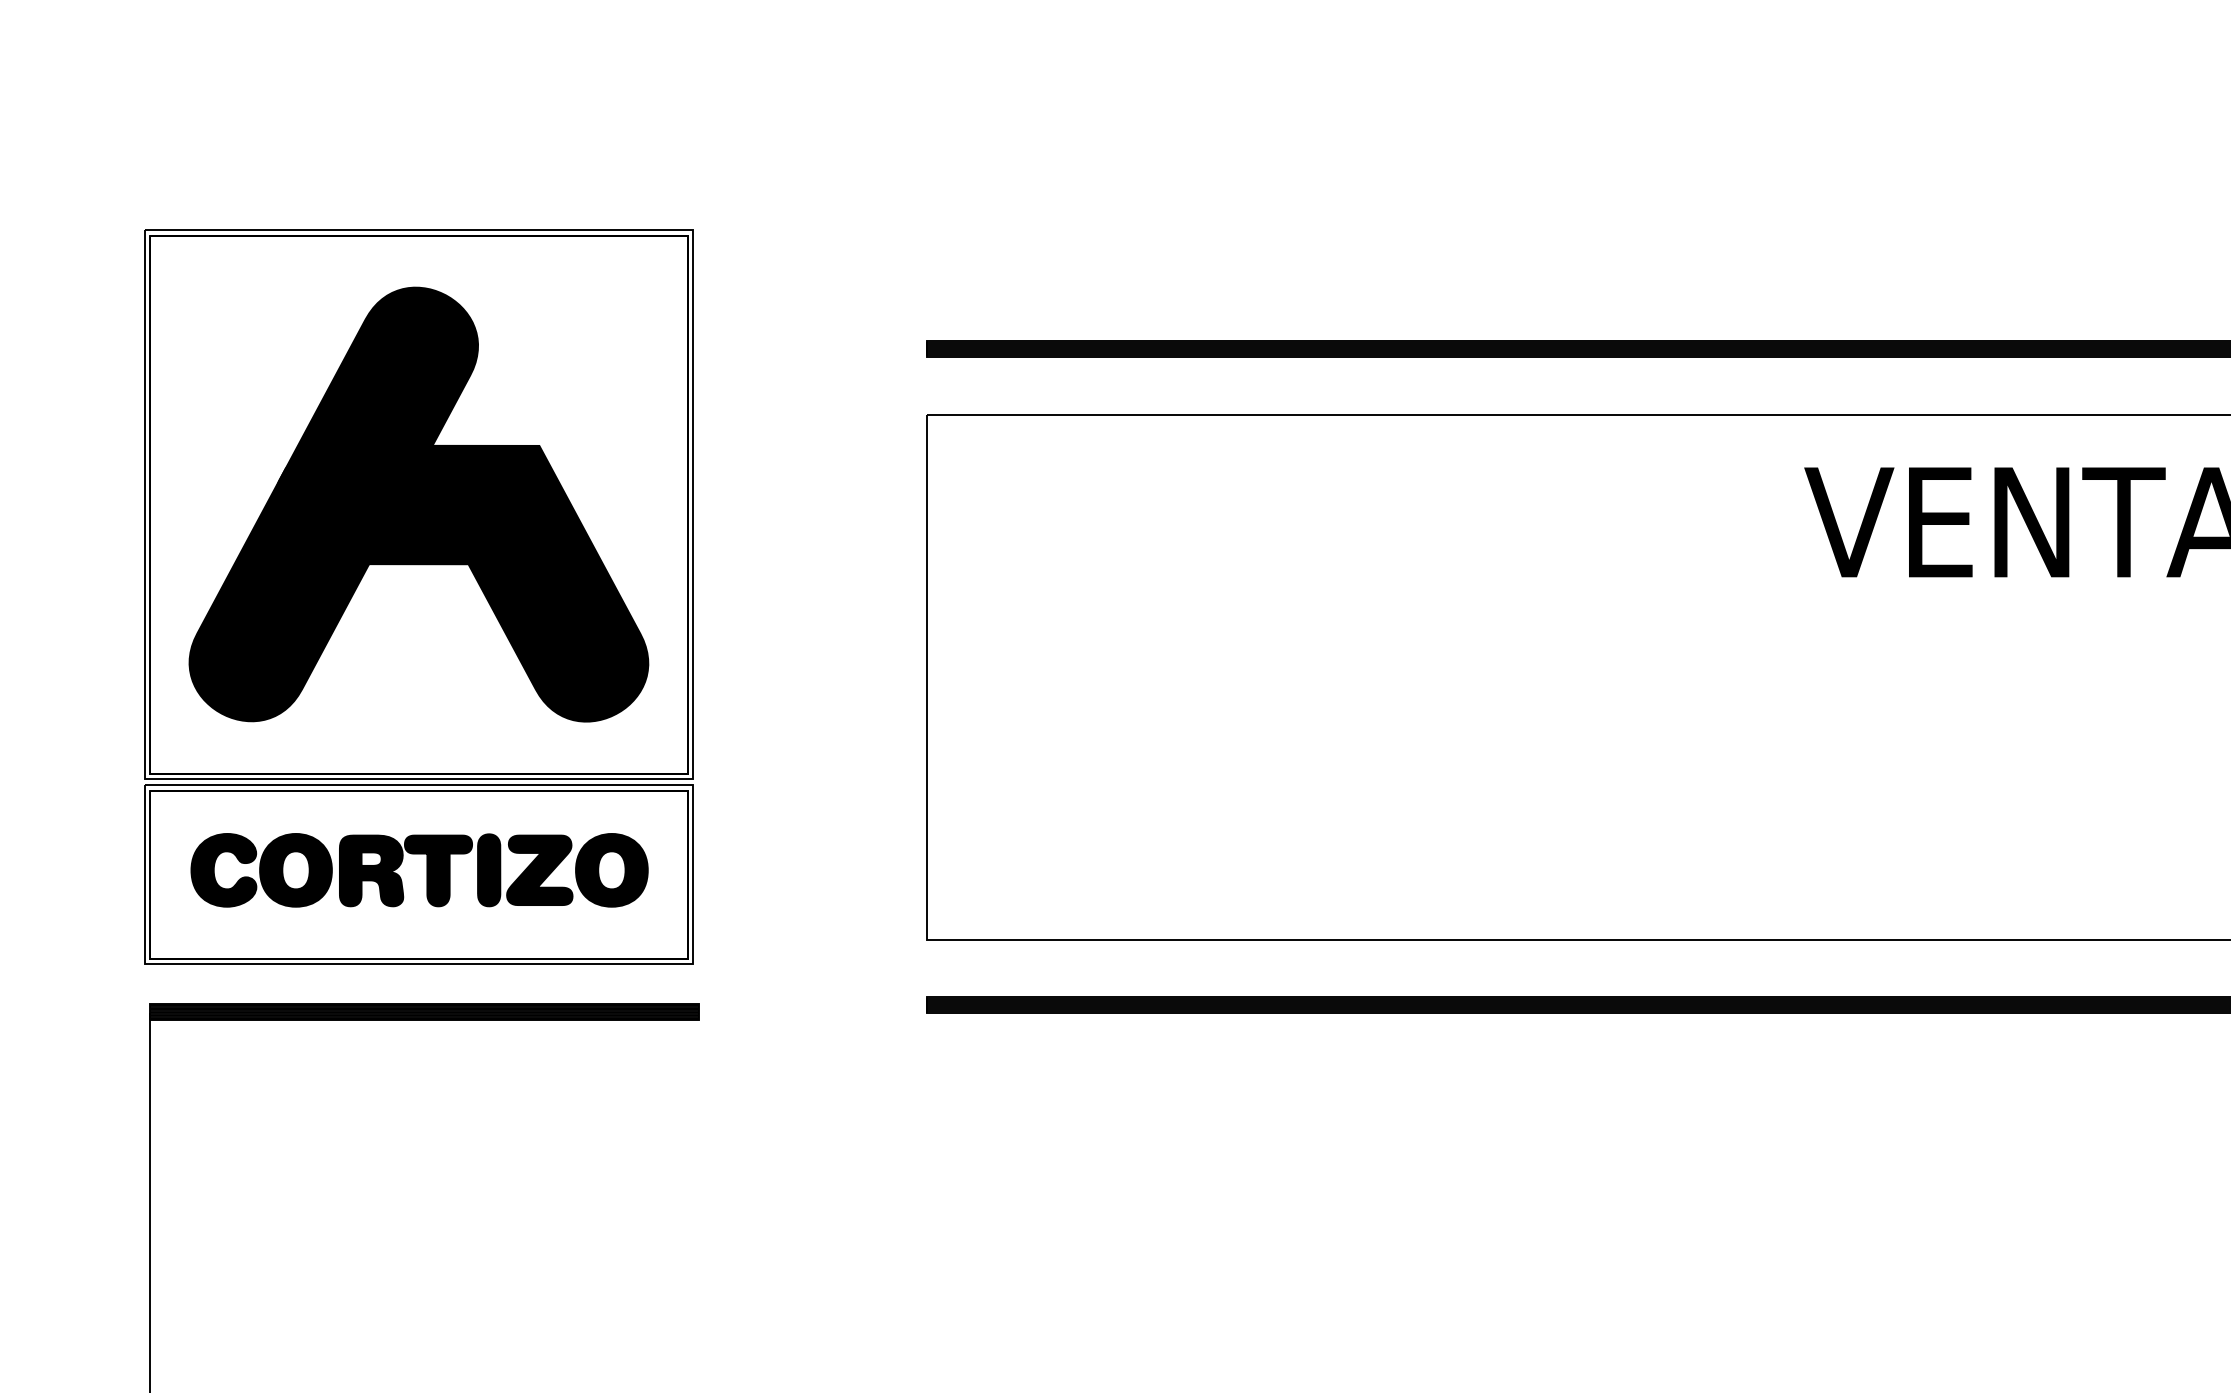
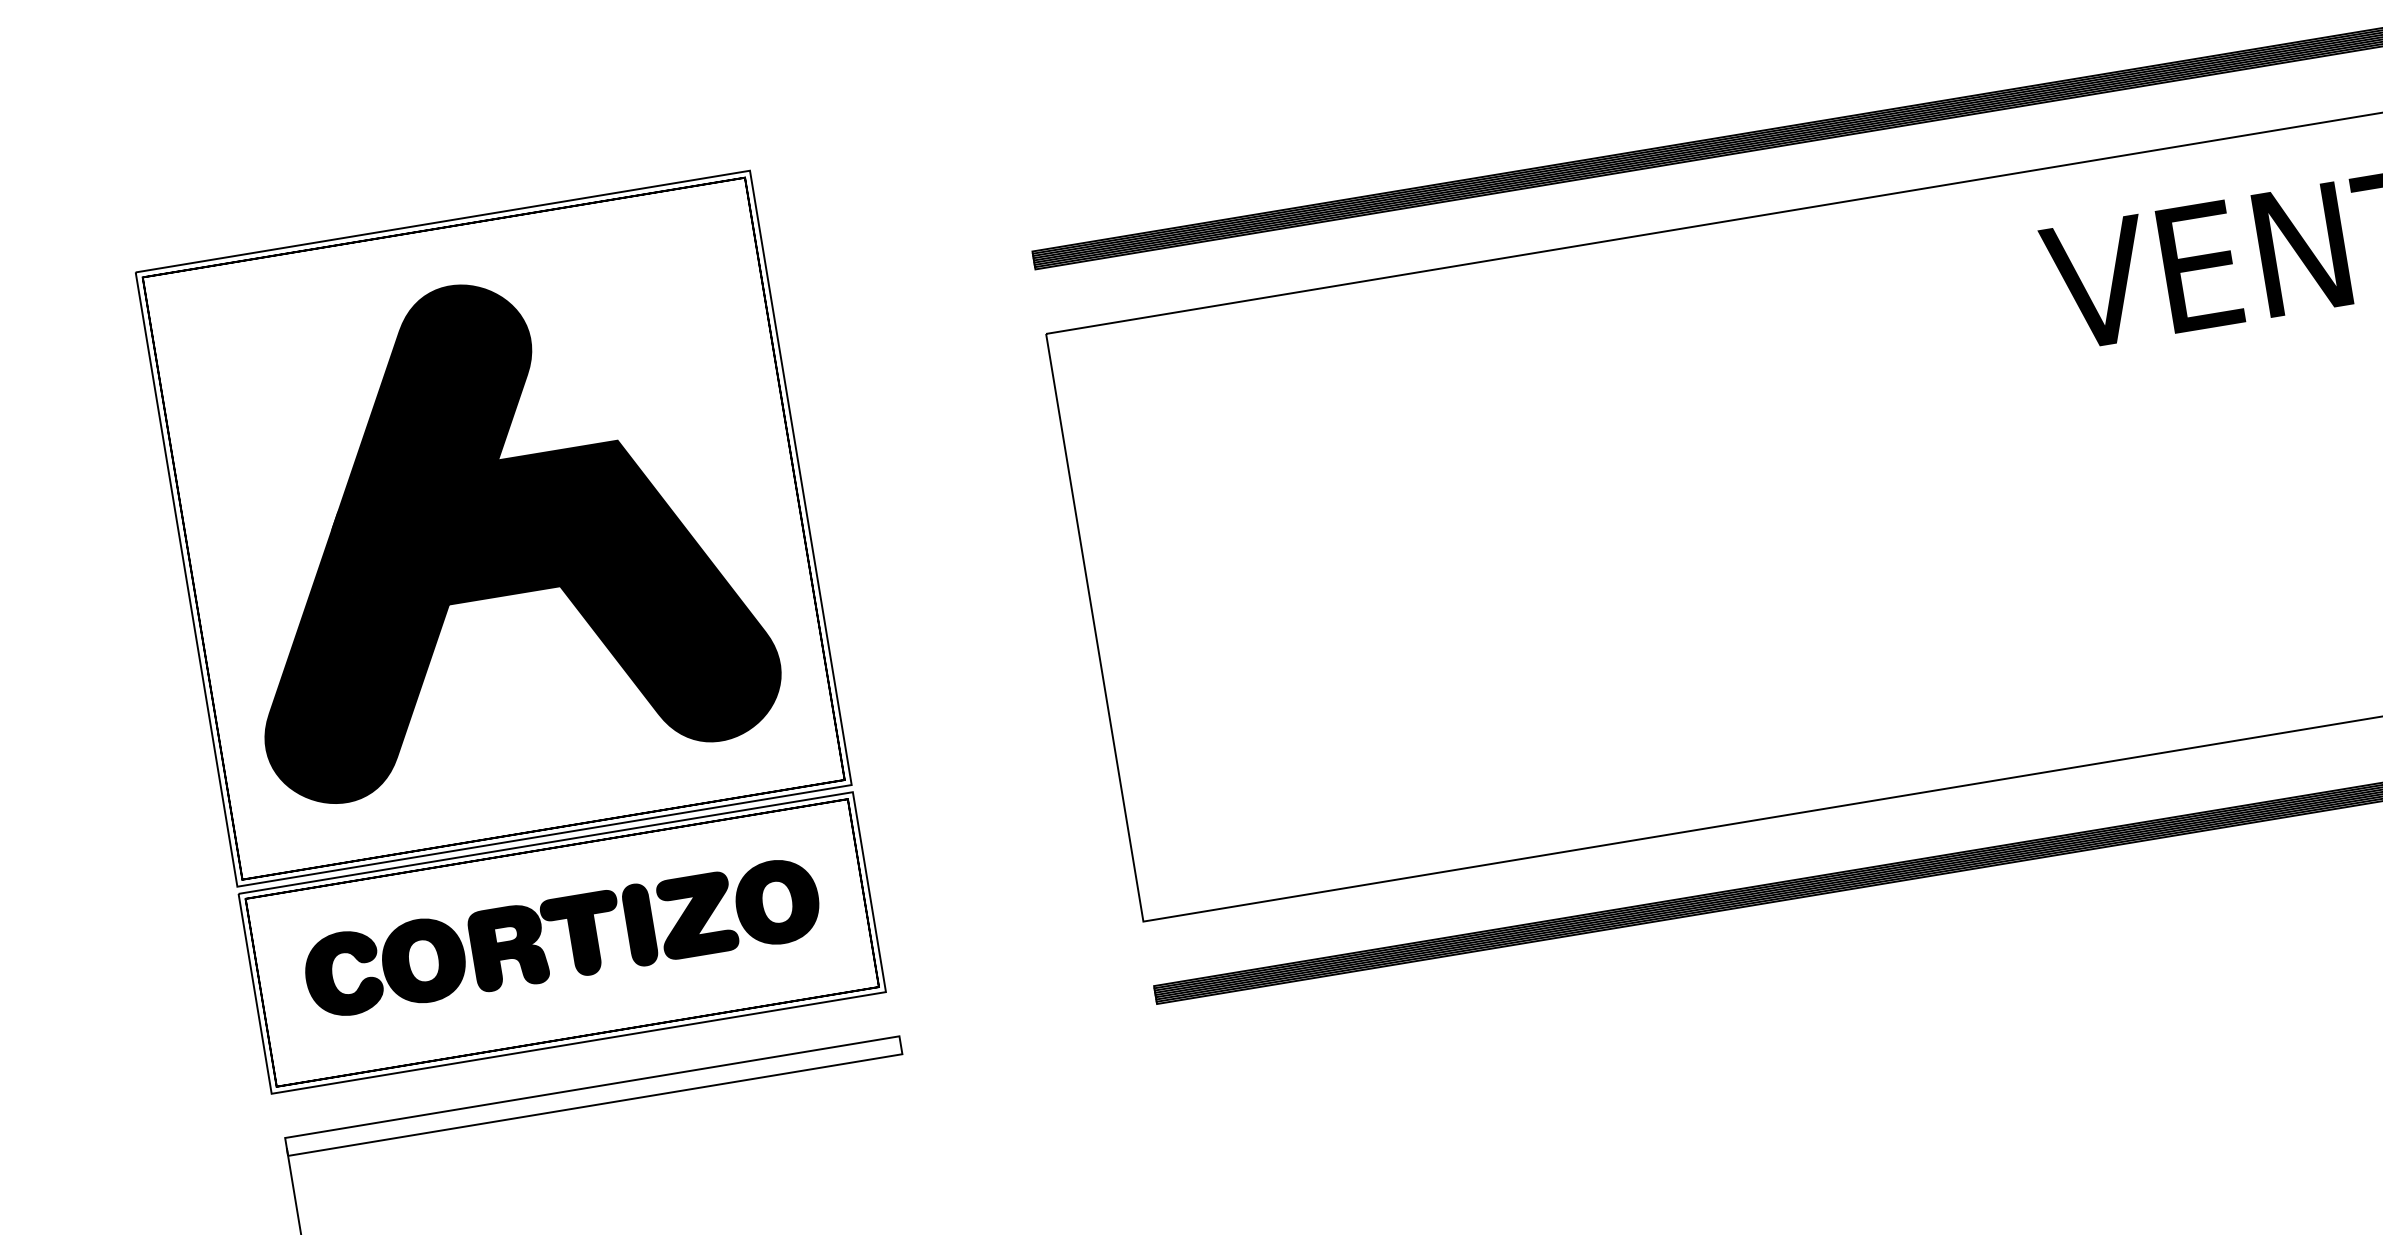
hatch: (423, 1011) -> (592, 1095), removed

